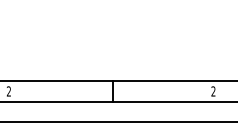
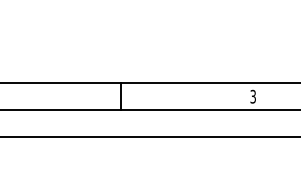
text: (213, 91) -> (253, 96), 2 -> 3

